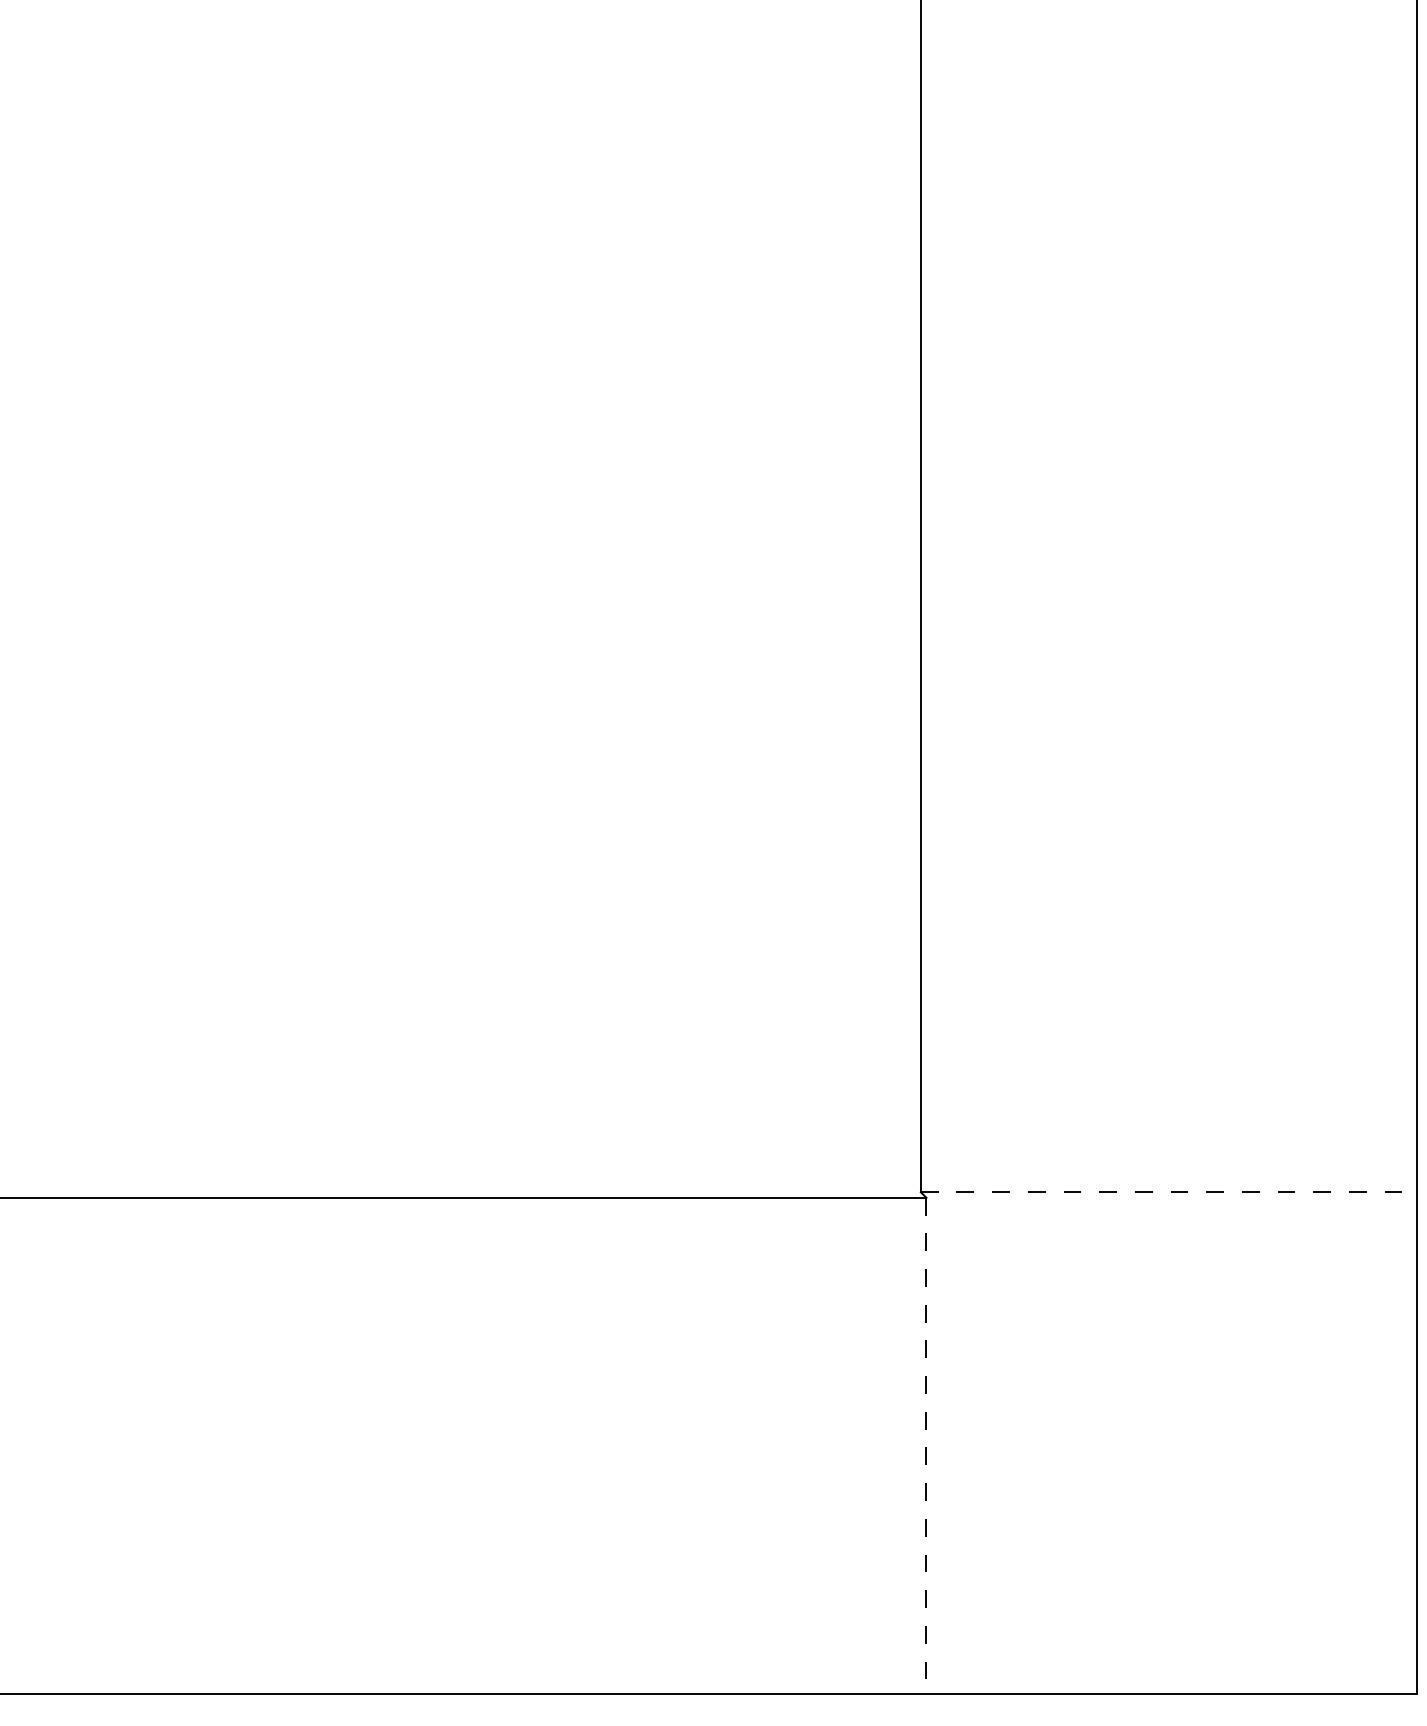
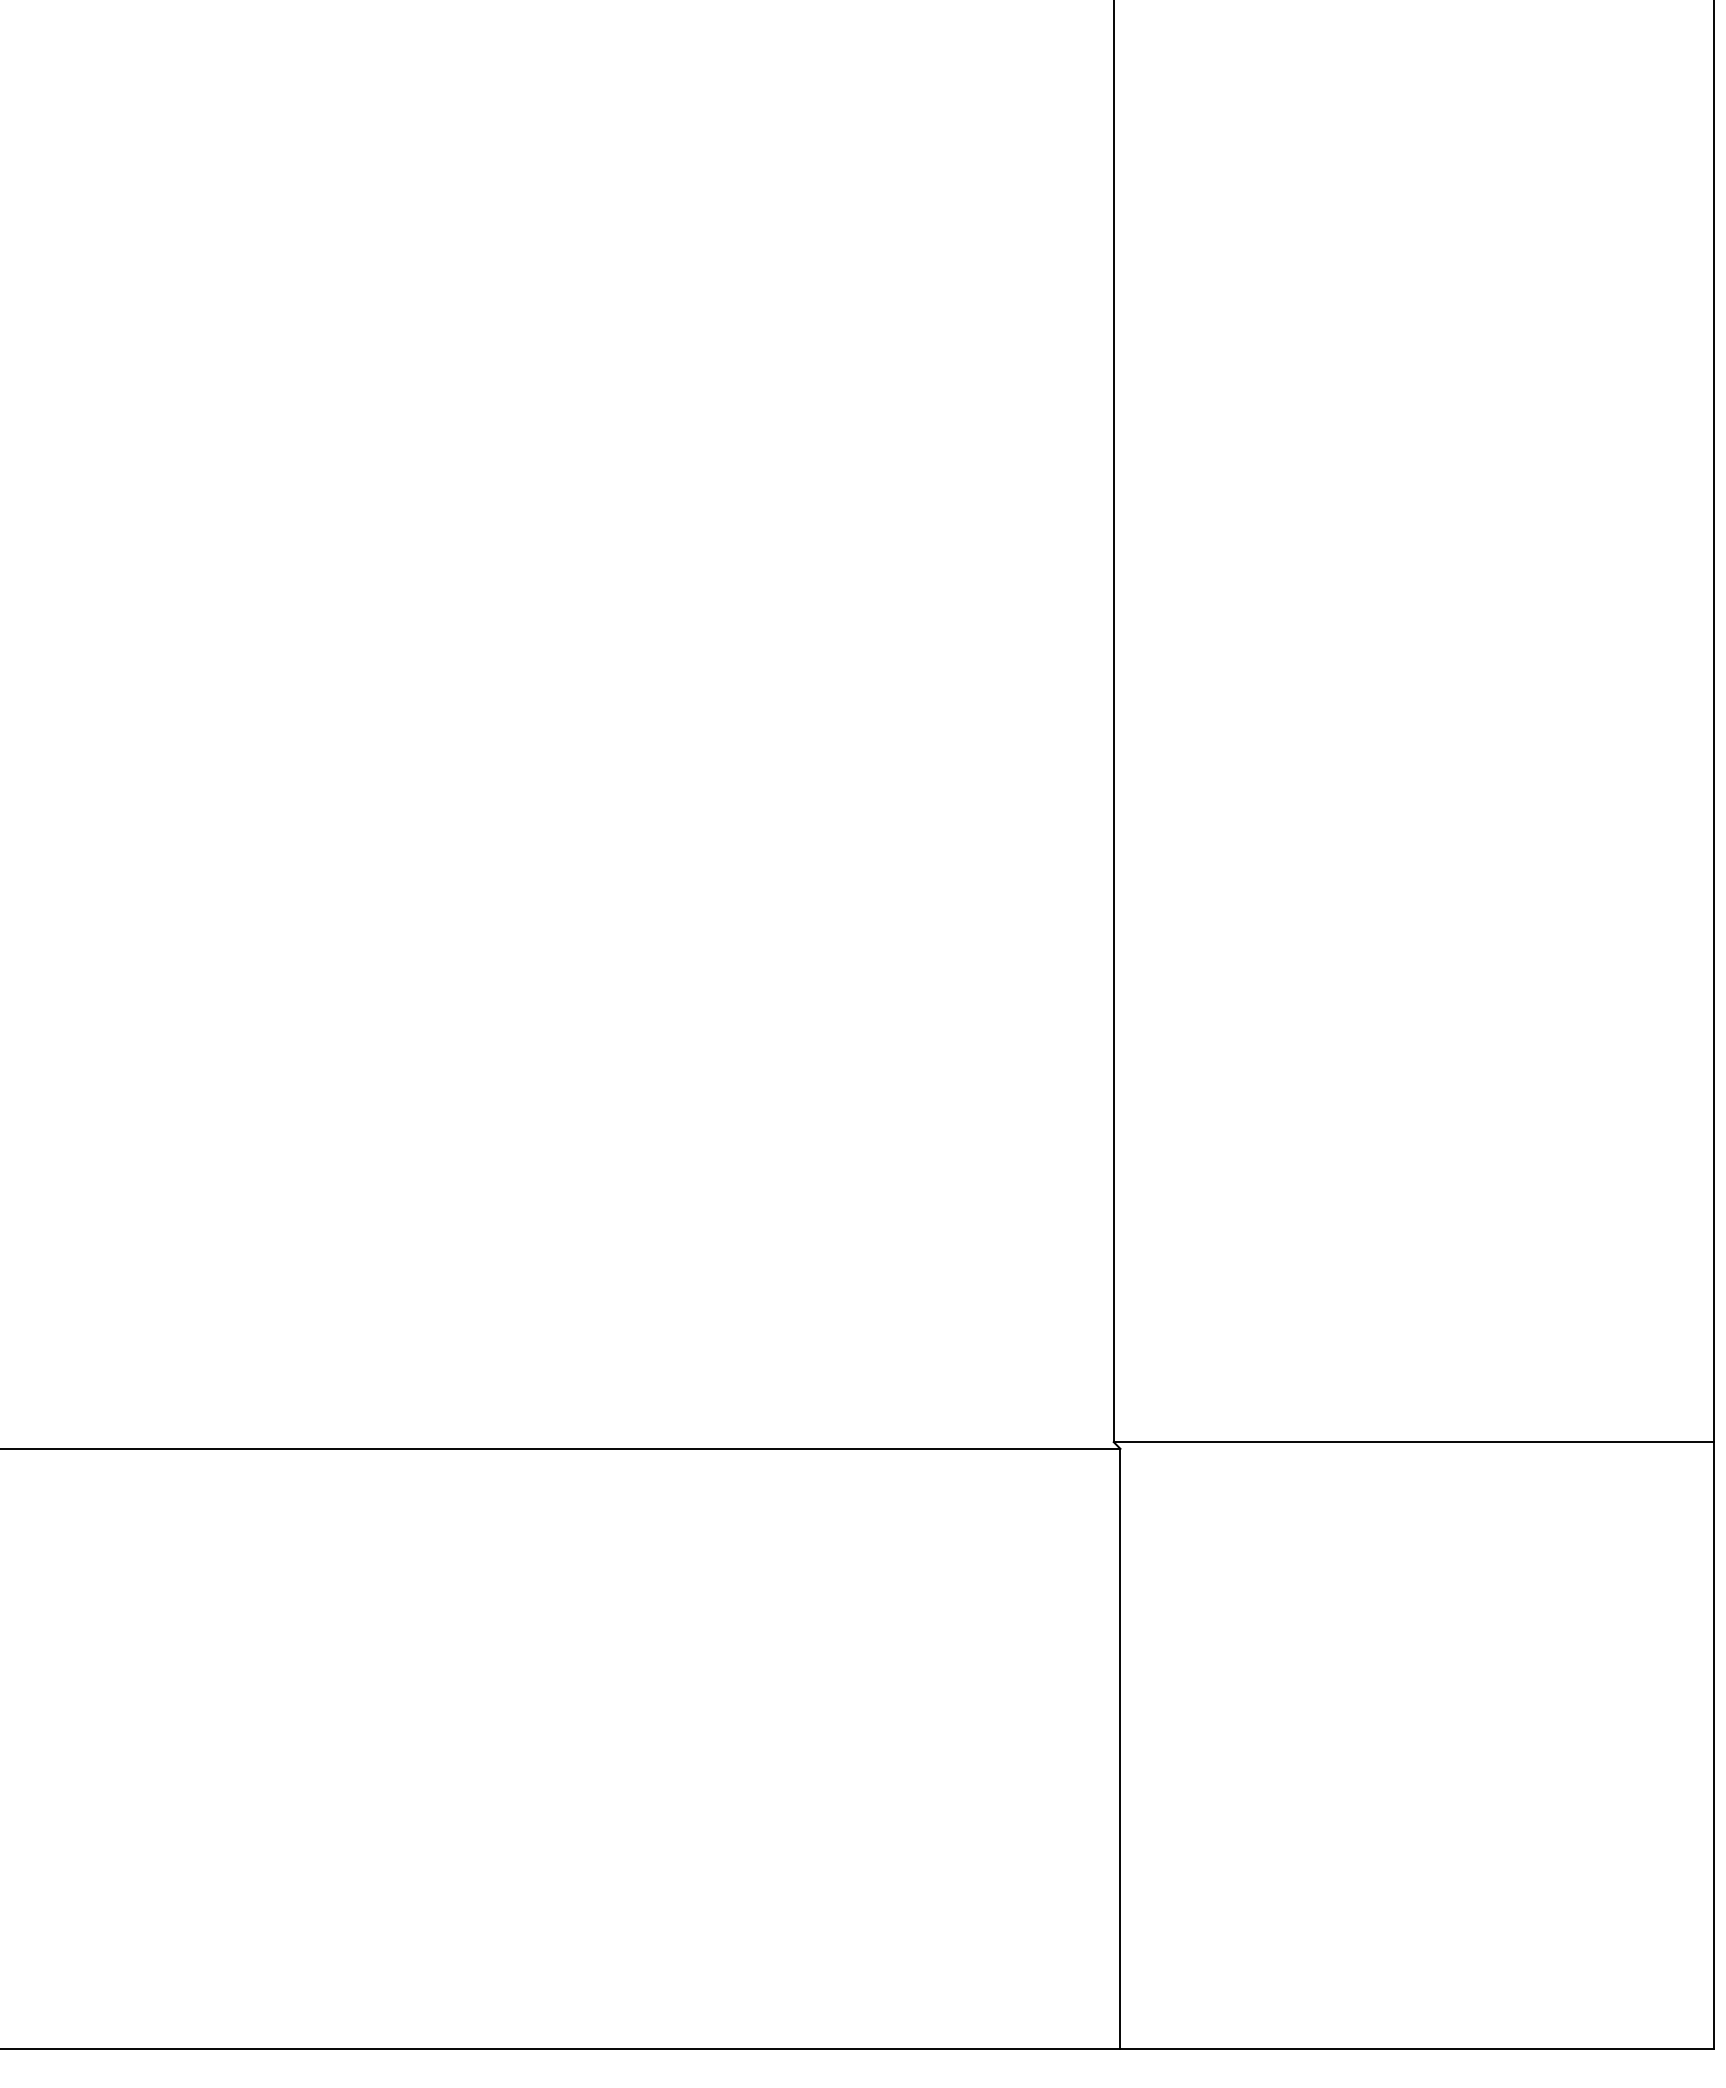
line: (1169, 1192) -> (1414, 1442), dashed -> solid
line: (926, 1446) -> (1120, 1749), dashed -> solid

